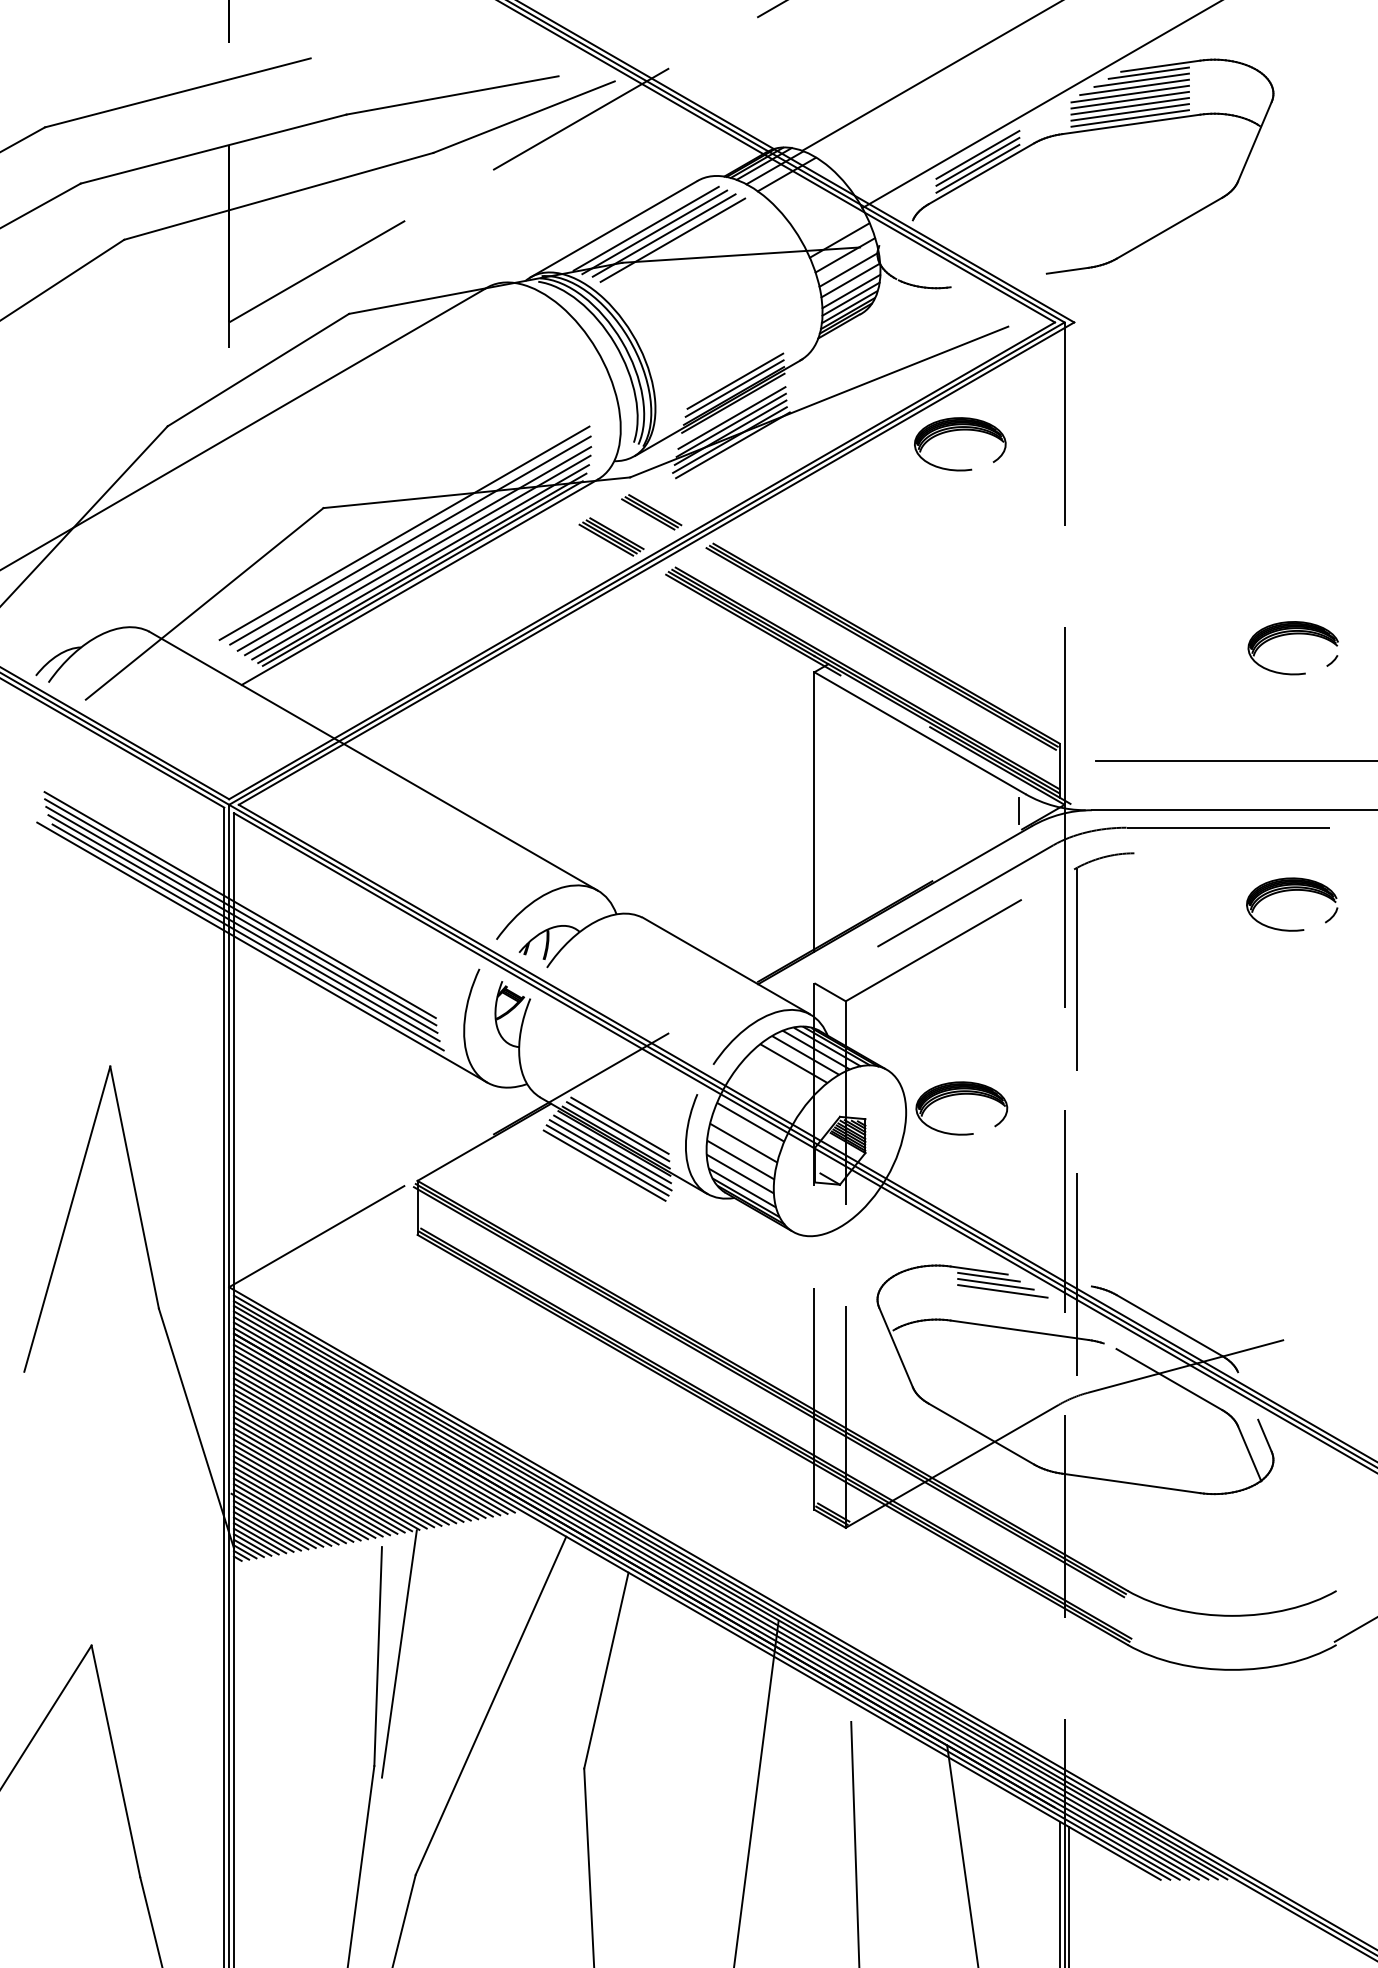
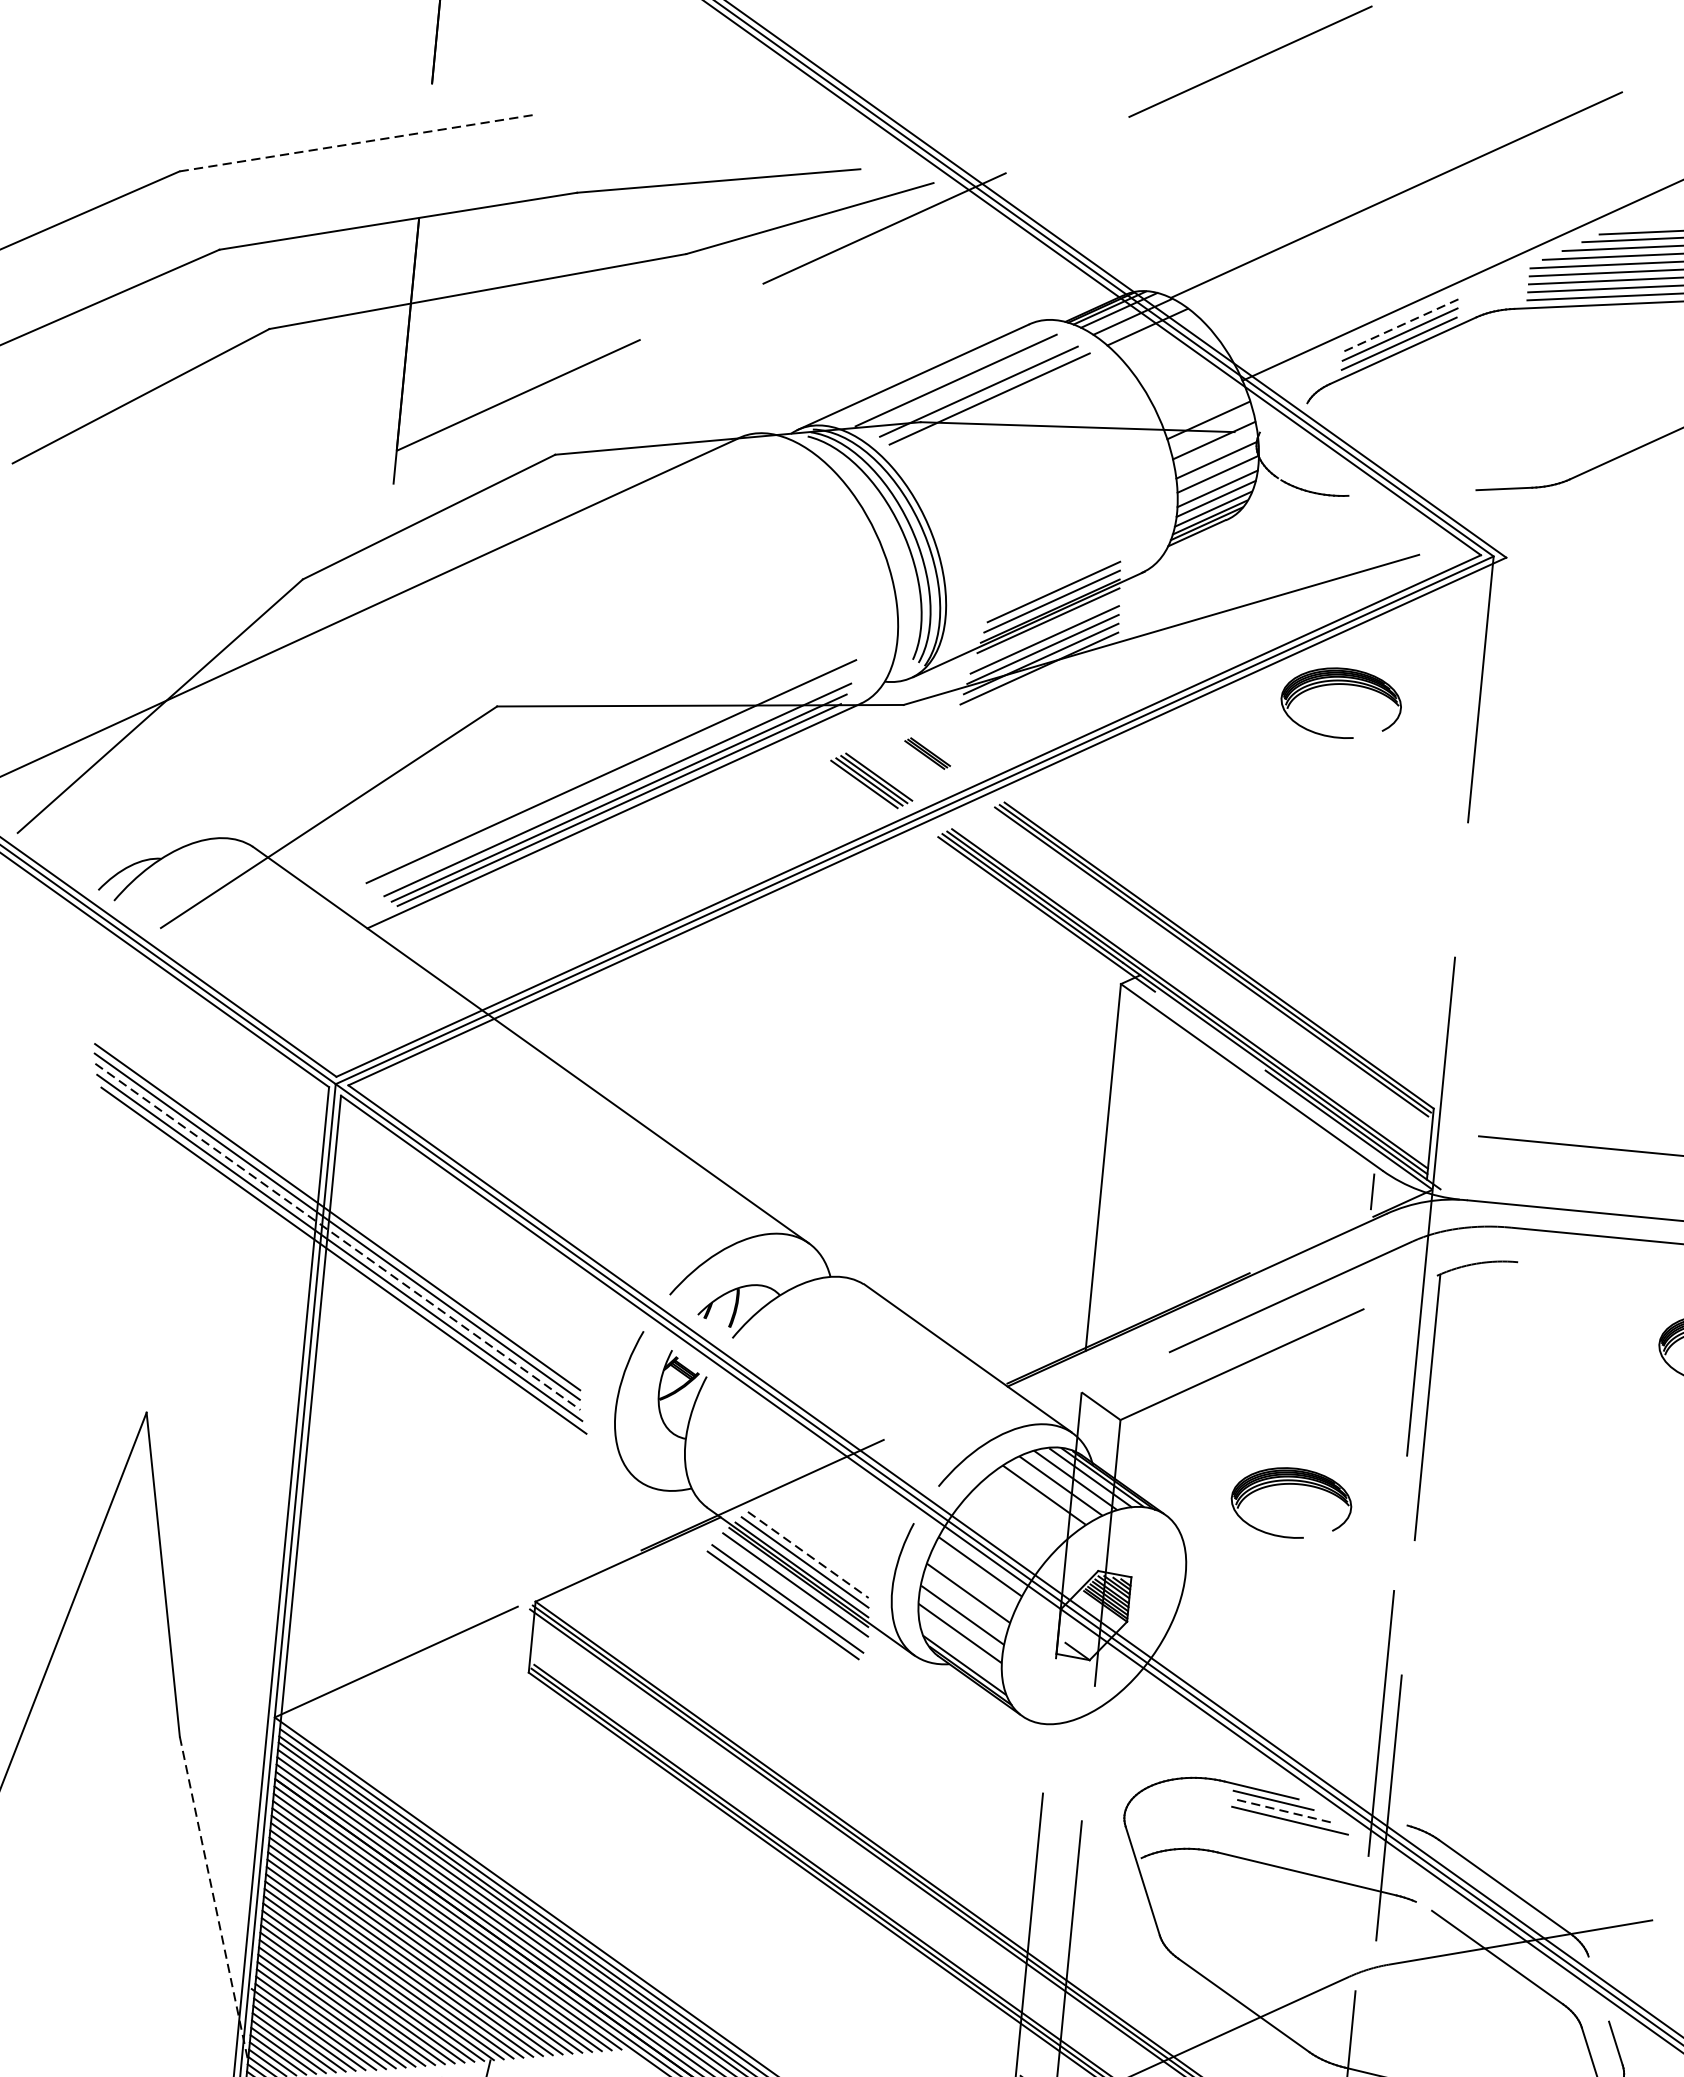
line: (178, 92) -> (359, 142), solid -> dashed
line: (977, 154) -> (1400, 324), solid -> dashed
line: (654, 232) -> (966, 386), removed
line: (732, 445) -> (1042, 676), removed
part: (651, 512) -> (927, 753), size x0.6
line: (404, 532) -> (600, 748), removed
line: (410, 540) -> (607, 760), removed
line: (417, 555) -> (614, 780), removed
line: (241, 919) -> (337, 1236), solid -> dashed
line: (262, 952) -> (360, 1282), removed
part: (958, 1095) -> (1288, 1485), moved
line: (620, 1126) -> (808, 1555), solid -> dashed
line: (610, 1155) -> (792, 1592), removed
line: (742, 1187) -> (961, 1651), removed
line: (995, 1284) -> (1281, 1810), solid -> dashed
line: (196, 1428) -> (214, 1898), solid -> dashed

